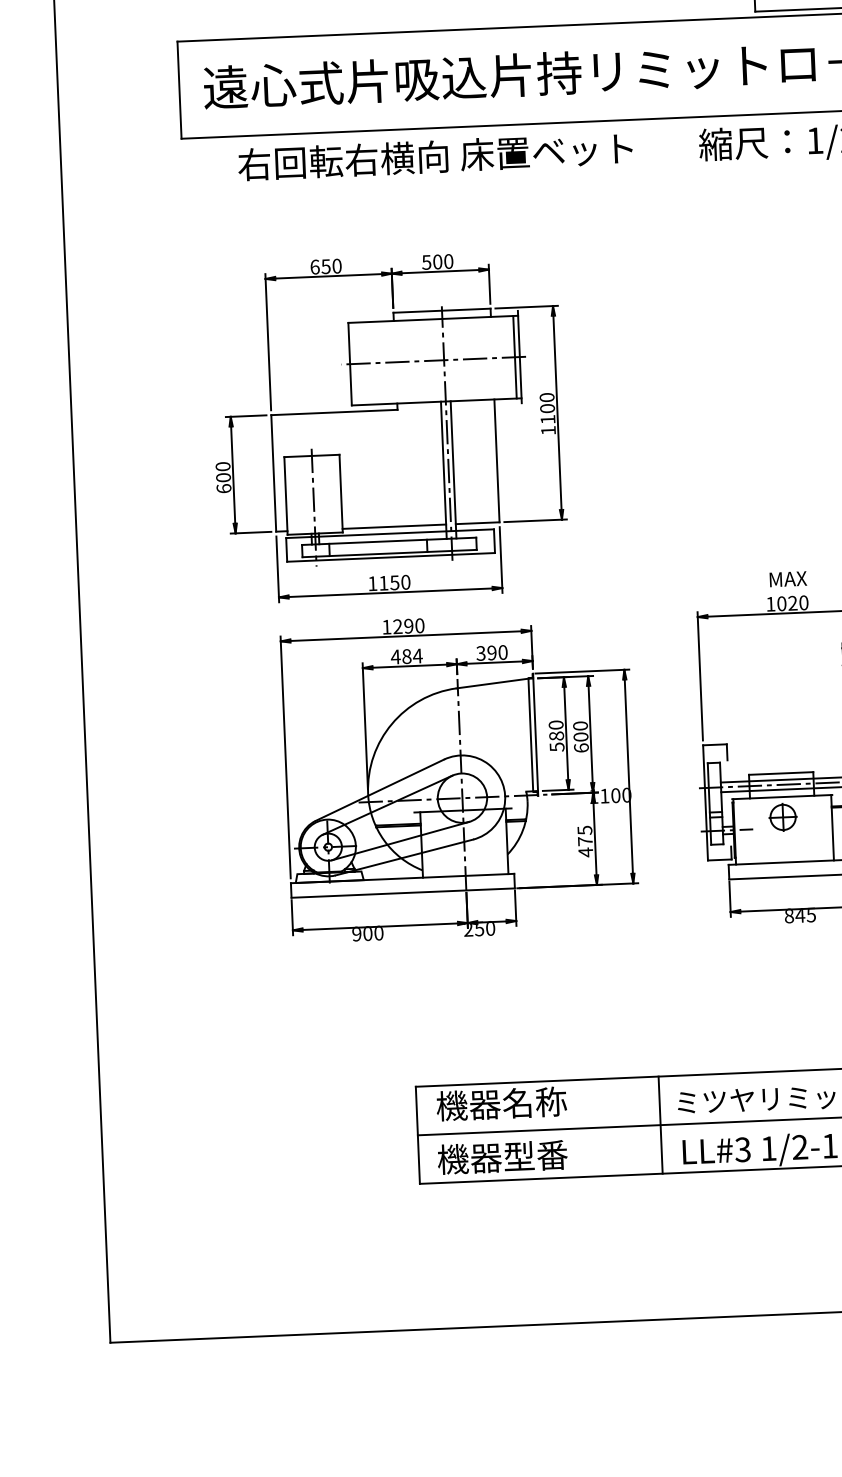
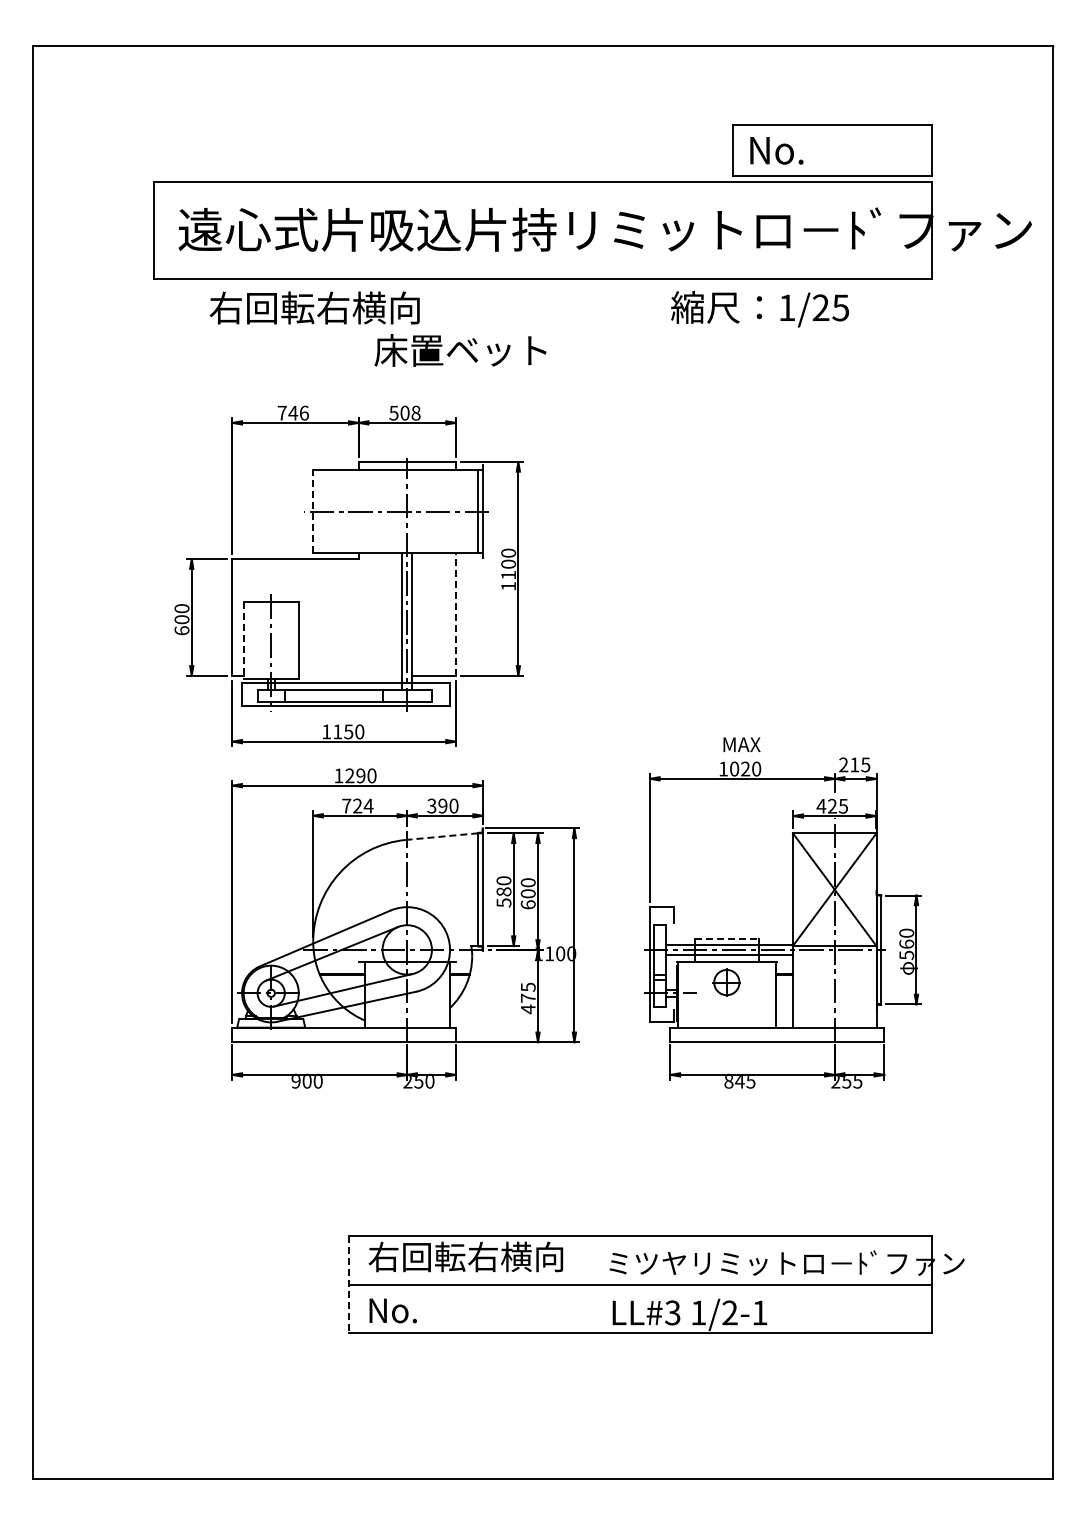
text: (546, 151) -> (460, 350), moved
text: (448, 261) -> (415, 413), 500 -> 508
text: (325, 266) -> (292, 412), 650 -> 746
line: (350, 364) -> (313, 511), solid -> dashed
line: (496, 460) -> (455, 613), solid -> dashed
line: (285, 495) -> (243, 640), solid -> dashed
line: (394, 526) -> (350, 675), removed
text: (400, 656) -> (351, 805), 484 -> 724
line: (491, 683) -> (441, 836), solid -> dashed
line: (781, 773) -> (727, 938), solid -> dashed
text: (533, 1102) -> (465, 1256), 機器名称 -> 右回転右横向
line: (660, 1124) -> (591, 1284), removed
line: (417, 1134) -> (348, 1284), solid -> dashed
text: (502, 1157) -> (432, 1310), 機器型番 -> No.

